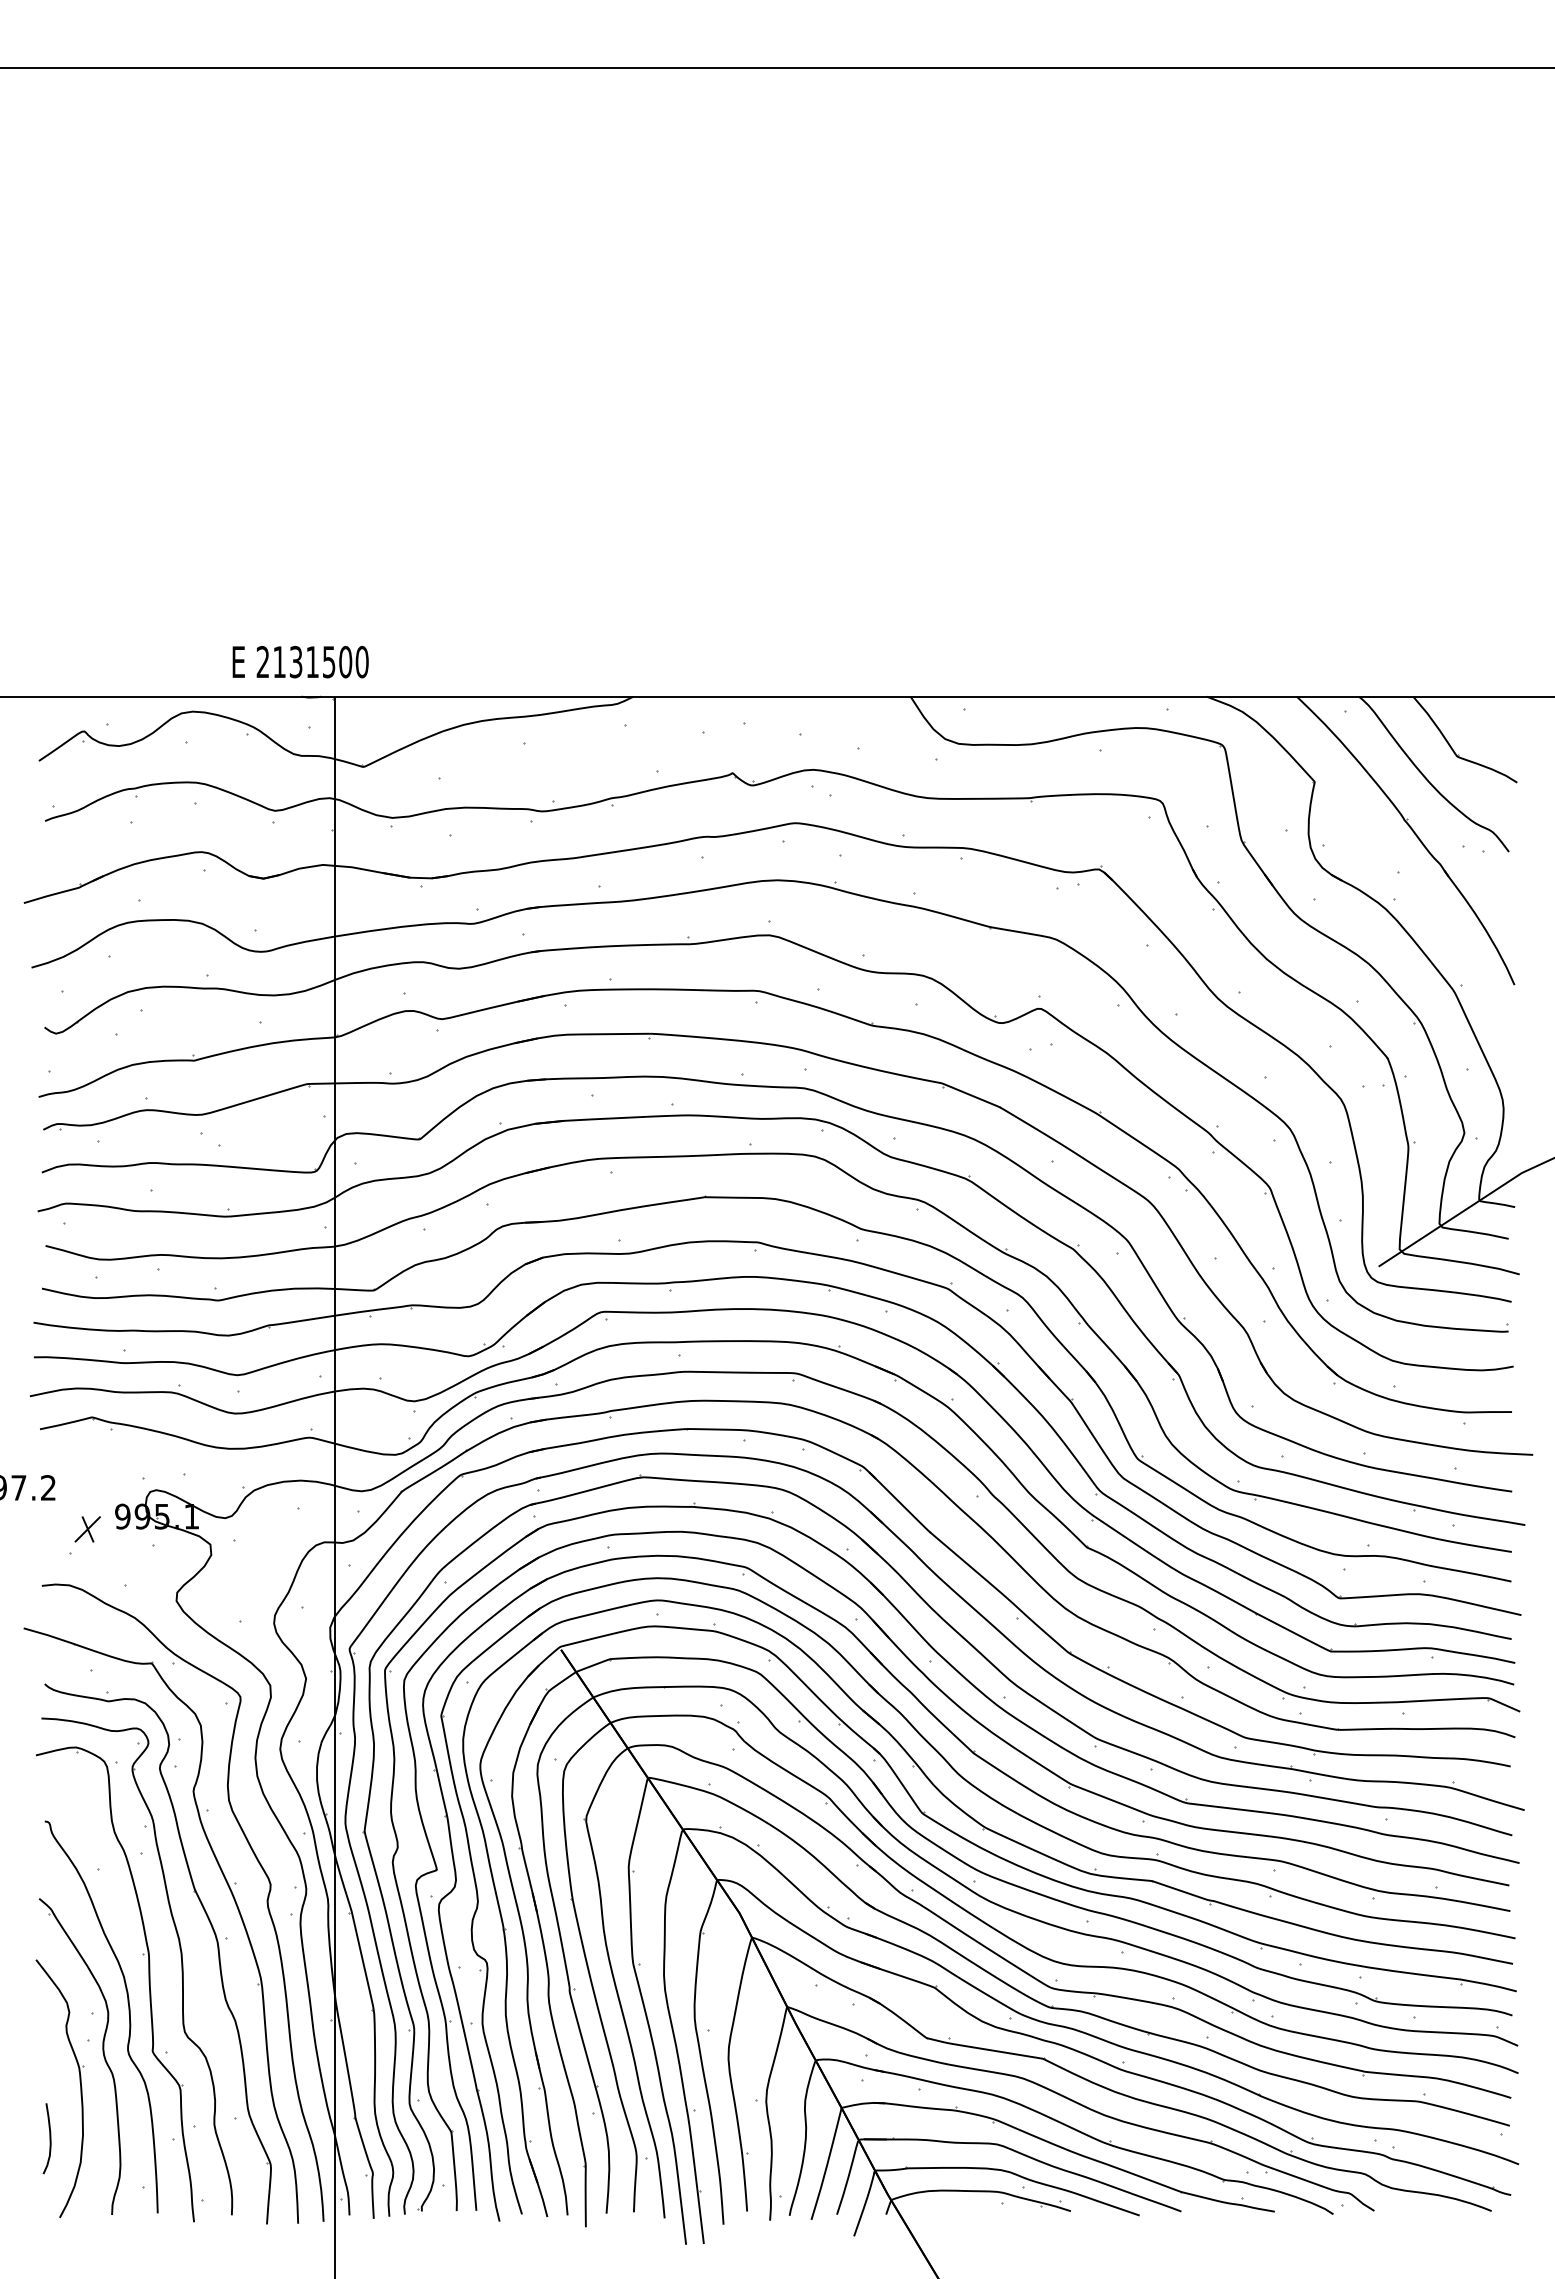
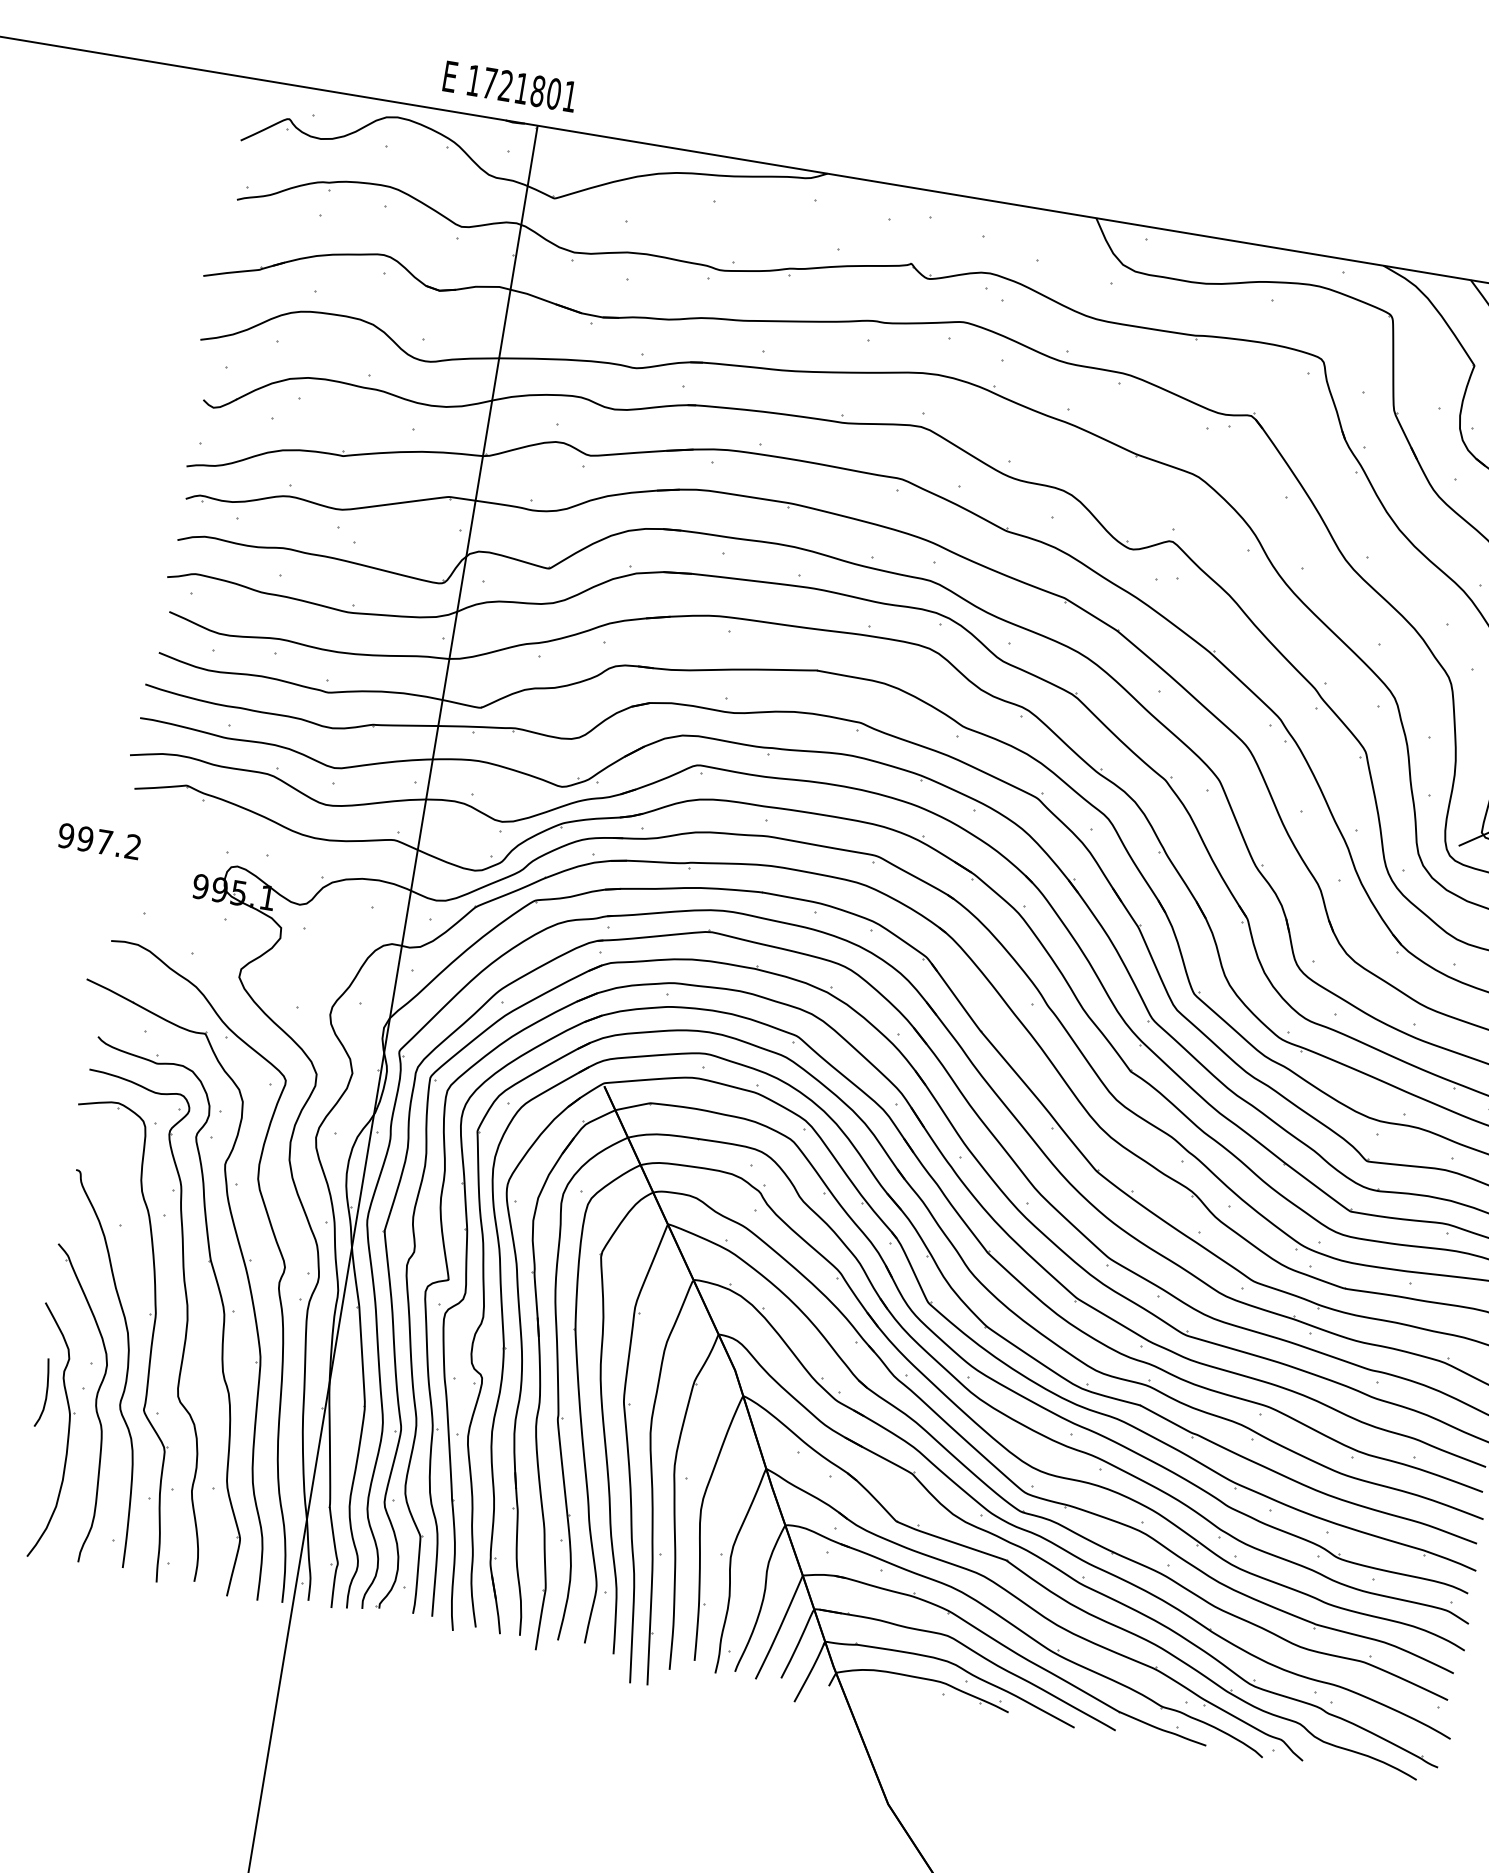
text: (312, 661) -> (521, 88), 2131500 -> 1721801
part: (87, 1529) -> (164, 893), removed
curve: (49, 2138) -> (45, 1393), moved

